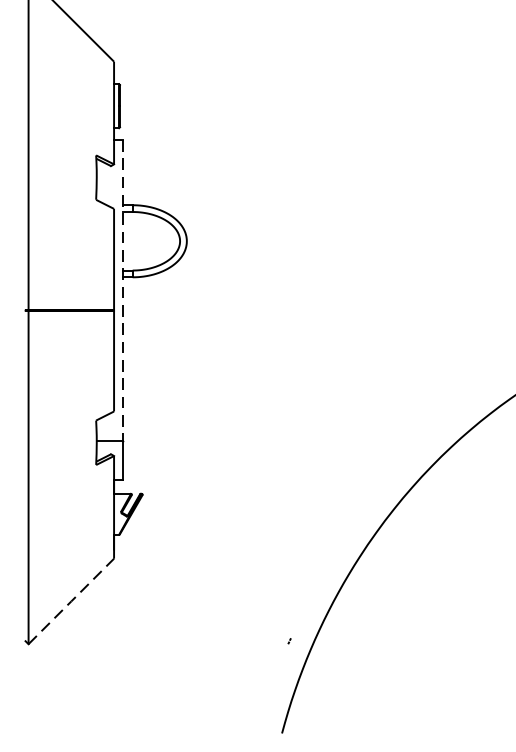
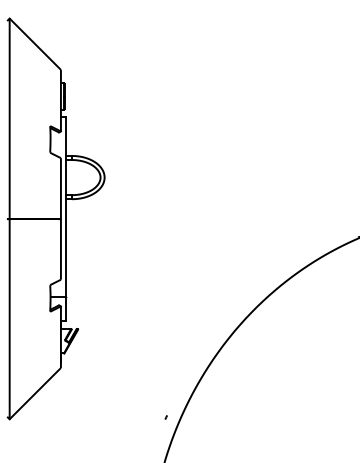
line: (123, 291) -> (66, 207), dashed -> solid
line: (71, 601) -> (35, 393), dashed -> solid

